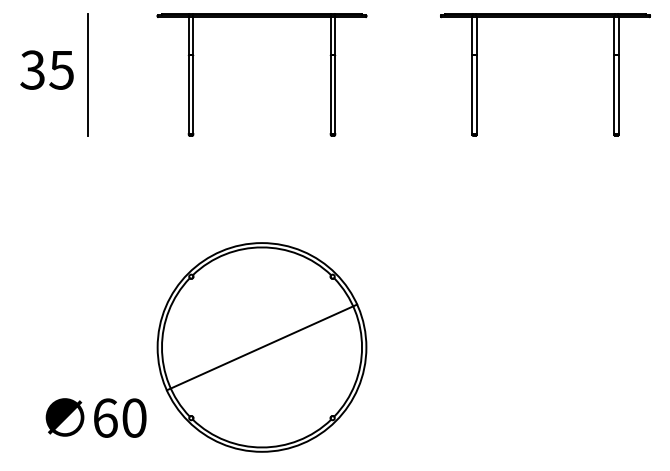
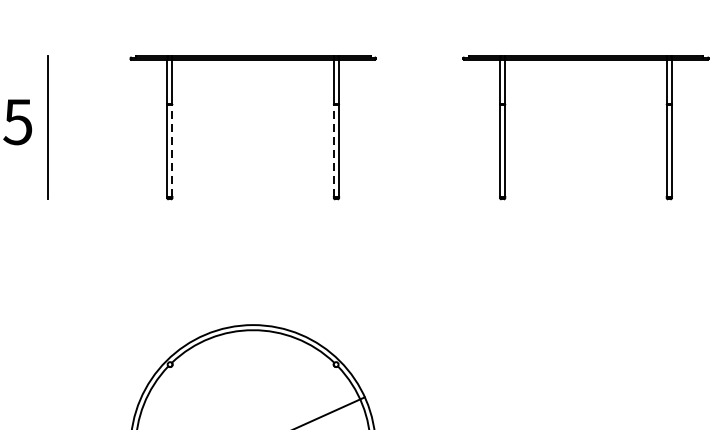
line: (193, 94) -> (172, 150), solid -> dashed
line: (330, 94) -> (333, 150), solid -> dashed

